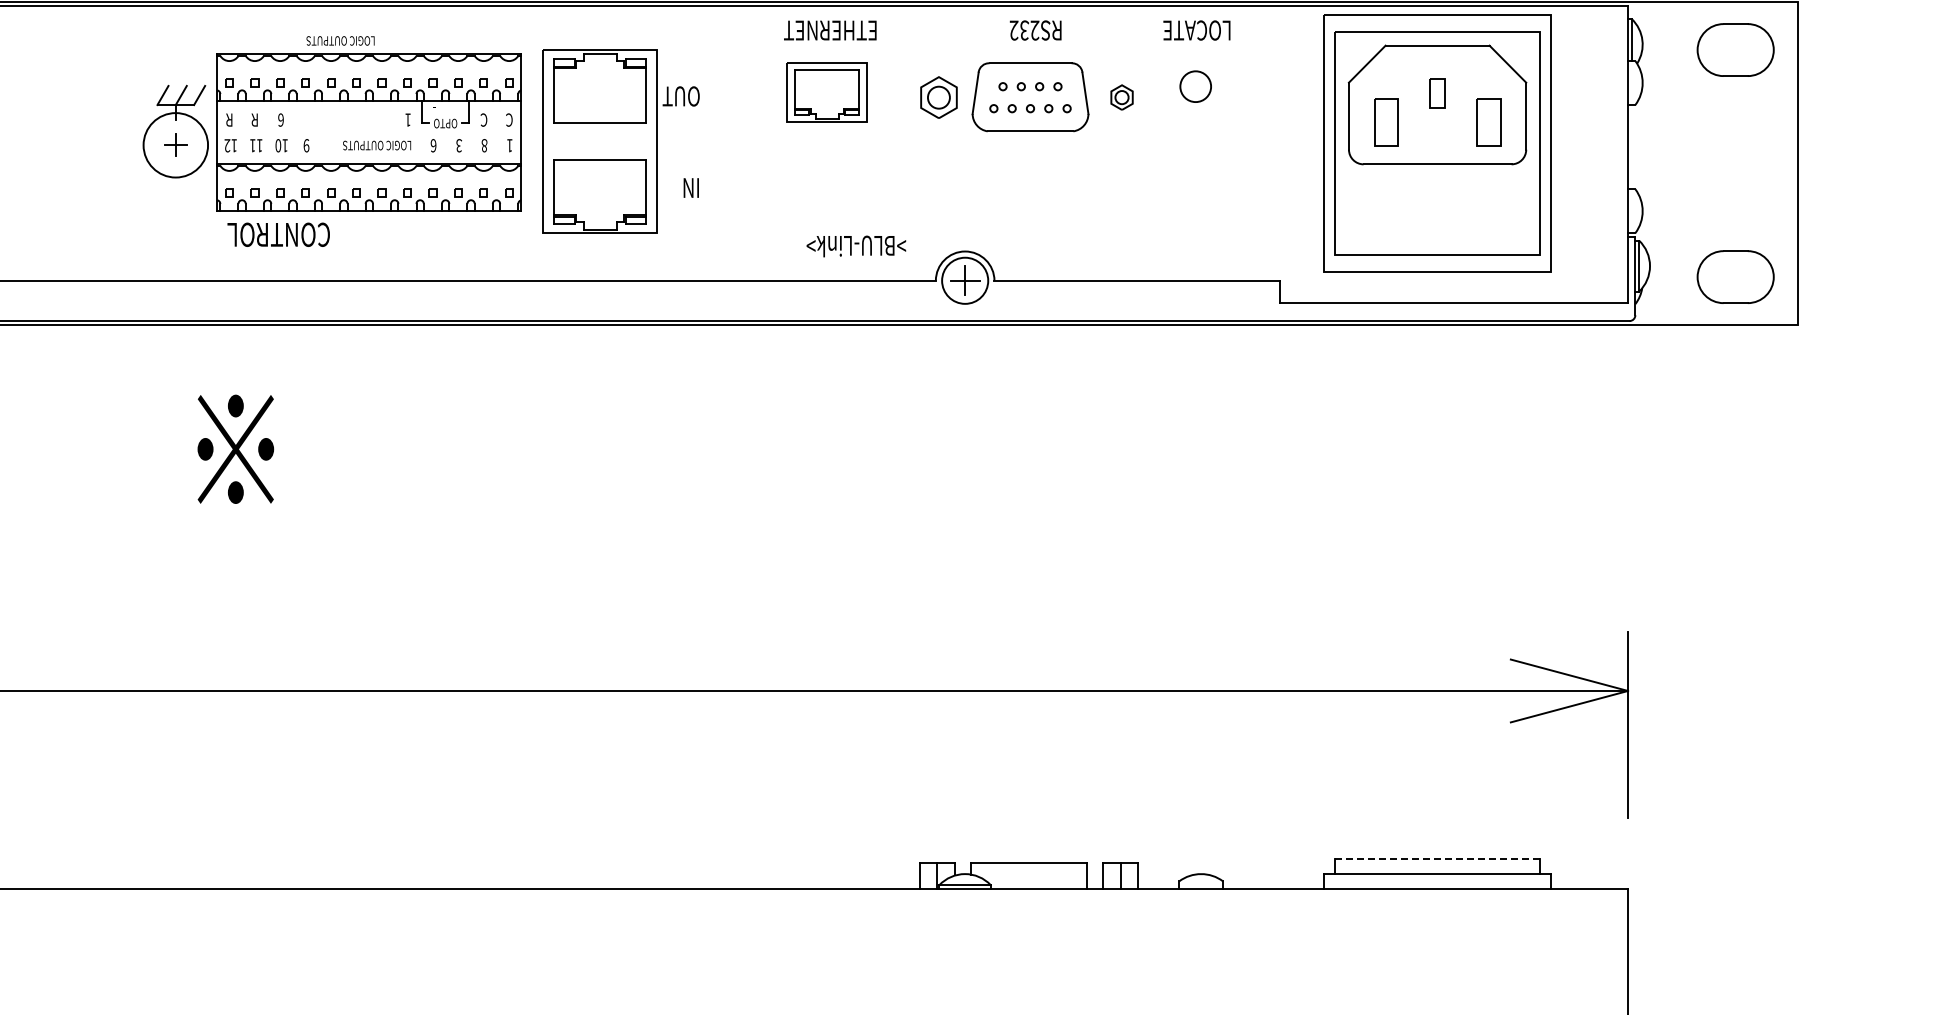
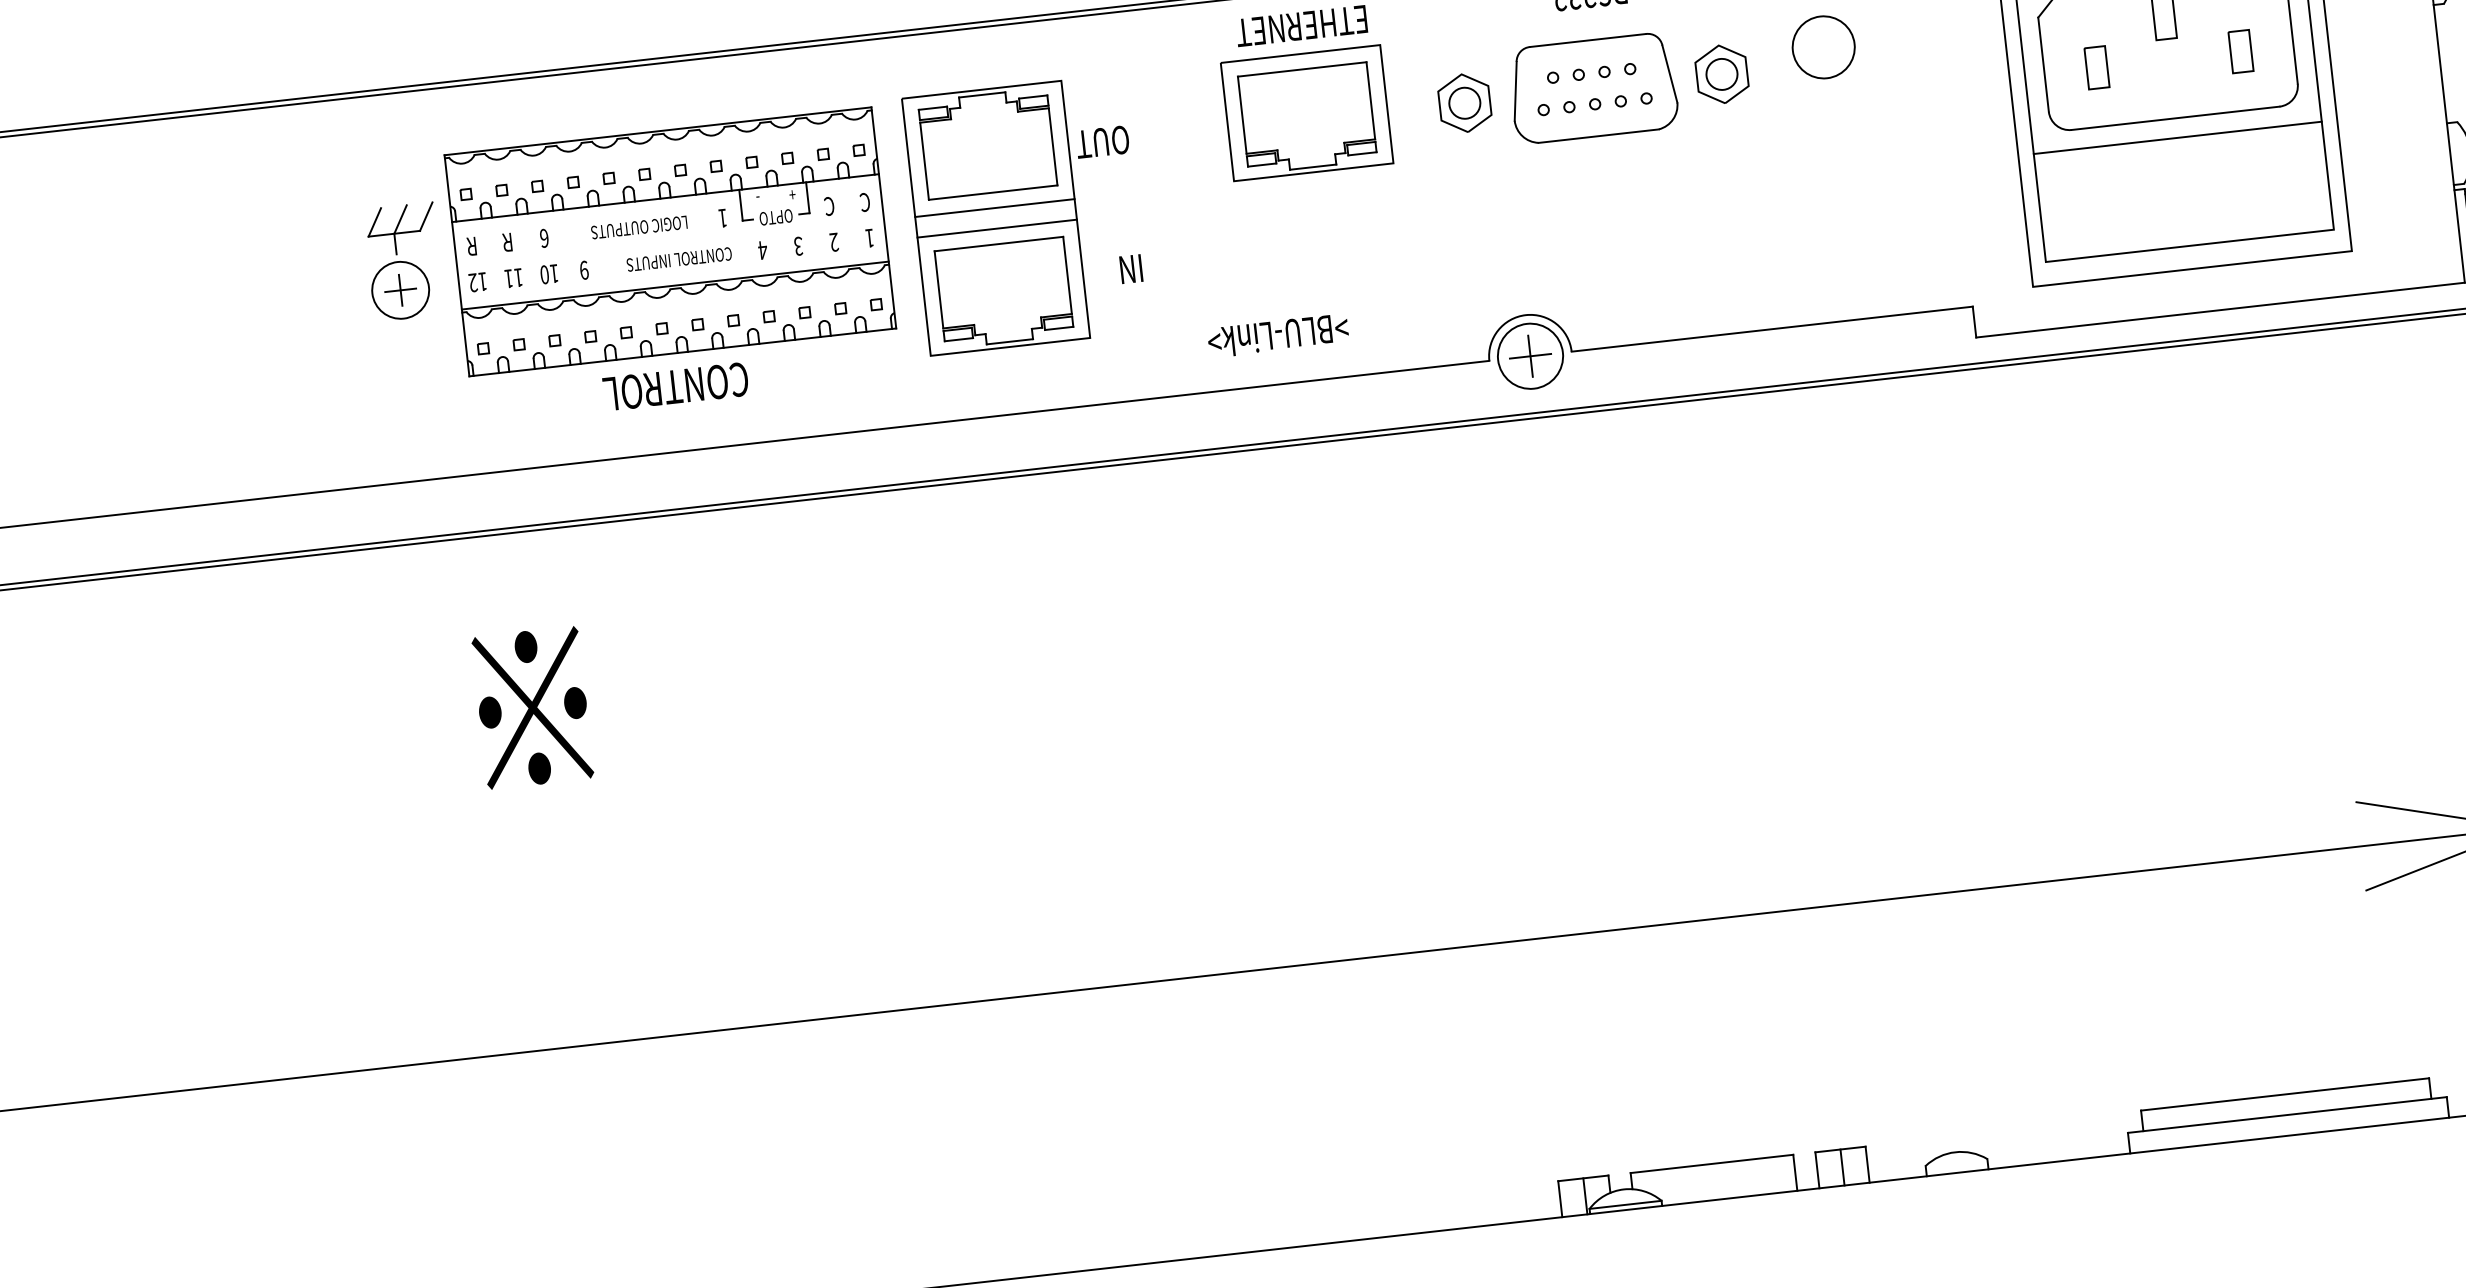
text: (340, 40) -> (639, 226), moved
circle: (1195, 86) -> (1823, 47), size x1.43
part: (826, 91) -> (1305, 112), size x1.43
part: (1121, 97) -> (1721, 74), size x1.67
part: (1386, 122) -> (2097, 67), size x0.62
part: (1488, 122) -> (2240, 51), size x0.62
line: (599, 134) -> (993, 208), added
circle: (175, 145) -> (400, 290), size x0.62
text: (374, 145) -> (679, 259), LOGIC OUTPUTS -> CONTROL INPUTS
text: (433, 145) -> (762, 250), 6 -> 4
text: (484, 145) -> (834, 241), 8 -> 2
line: (599, 148) -> (996, 228), added
line: (1437, 178) -> (2177, 138), added
text: (278, 234) -> (675, 386), moved
text: (856, 246) -> (1278, 335), moved
line: (1437, 859) -> (2284, 1094), dashed -> solid

